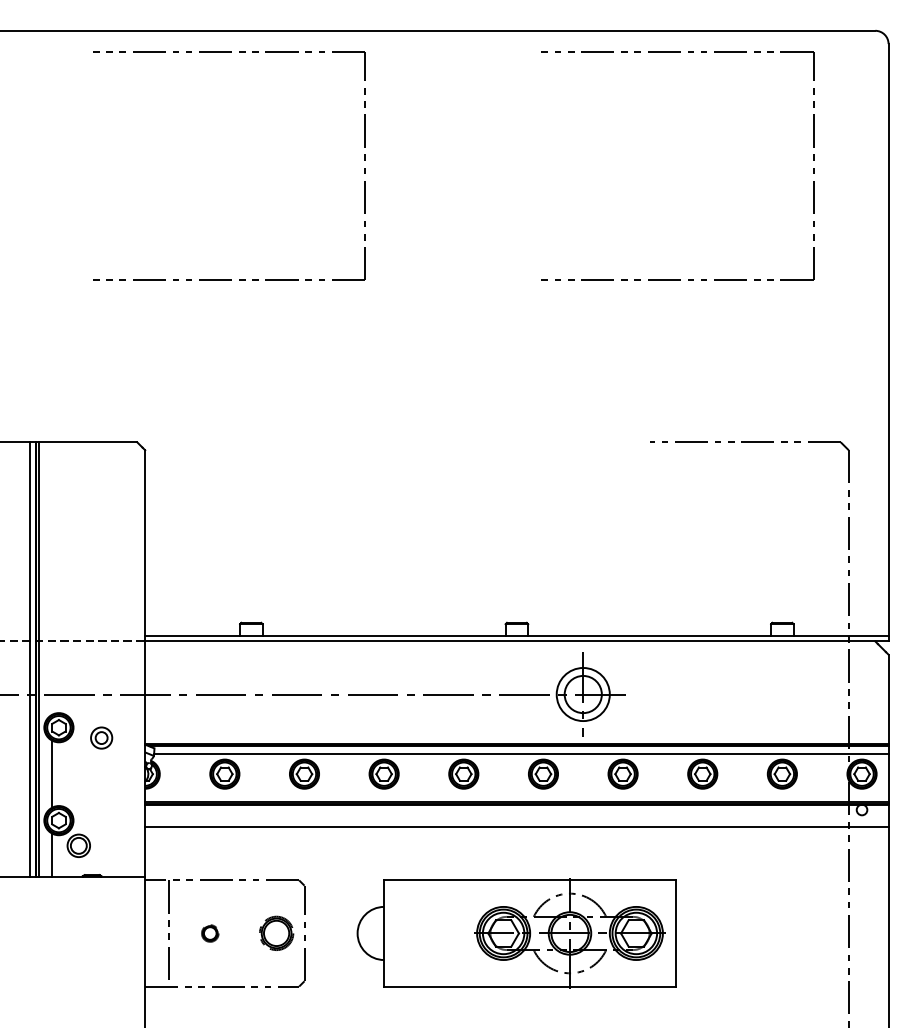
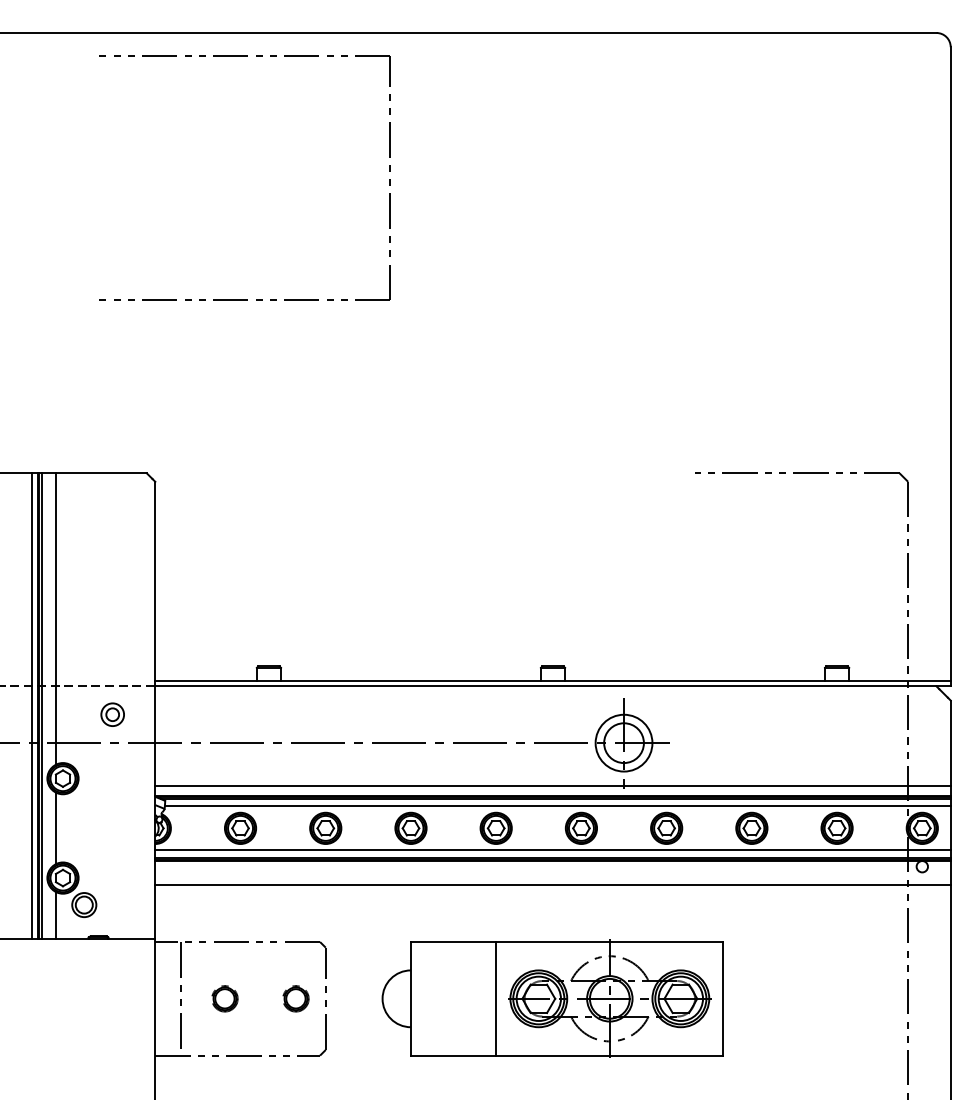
part: (677, 52) -> (724, 56), removed
line: (51, 578) -> (55, 618), added
line: (516, 734) -> (552, 785), added
part: (101, 737) -> (112, 714), moved
line: (516, 794) -> (552, 850), added
part: (209, 933) -> (224, 998), size x1.43
part: (276, 933) -> (295, 998), size x0.71
line: (464, 933) -> (496, 998), added

